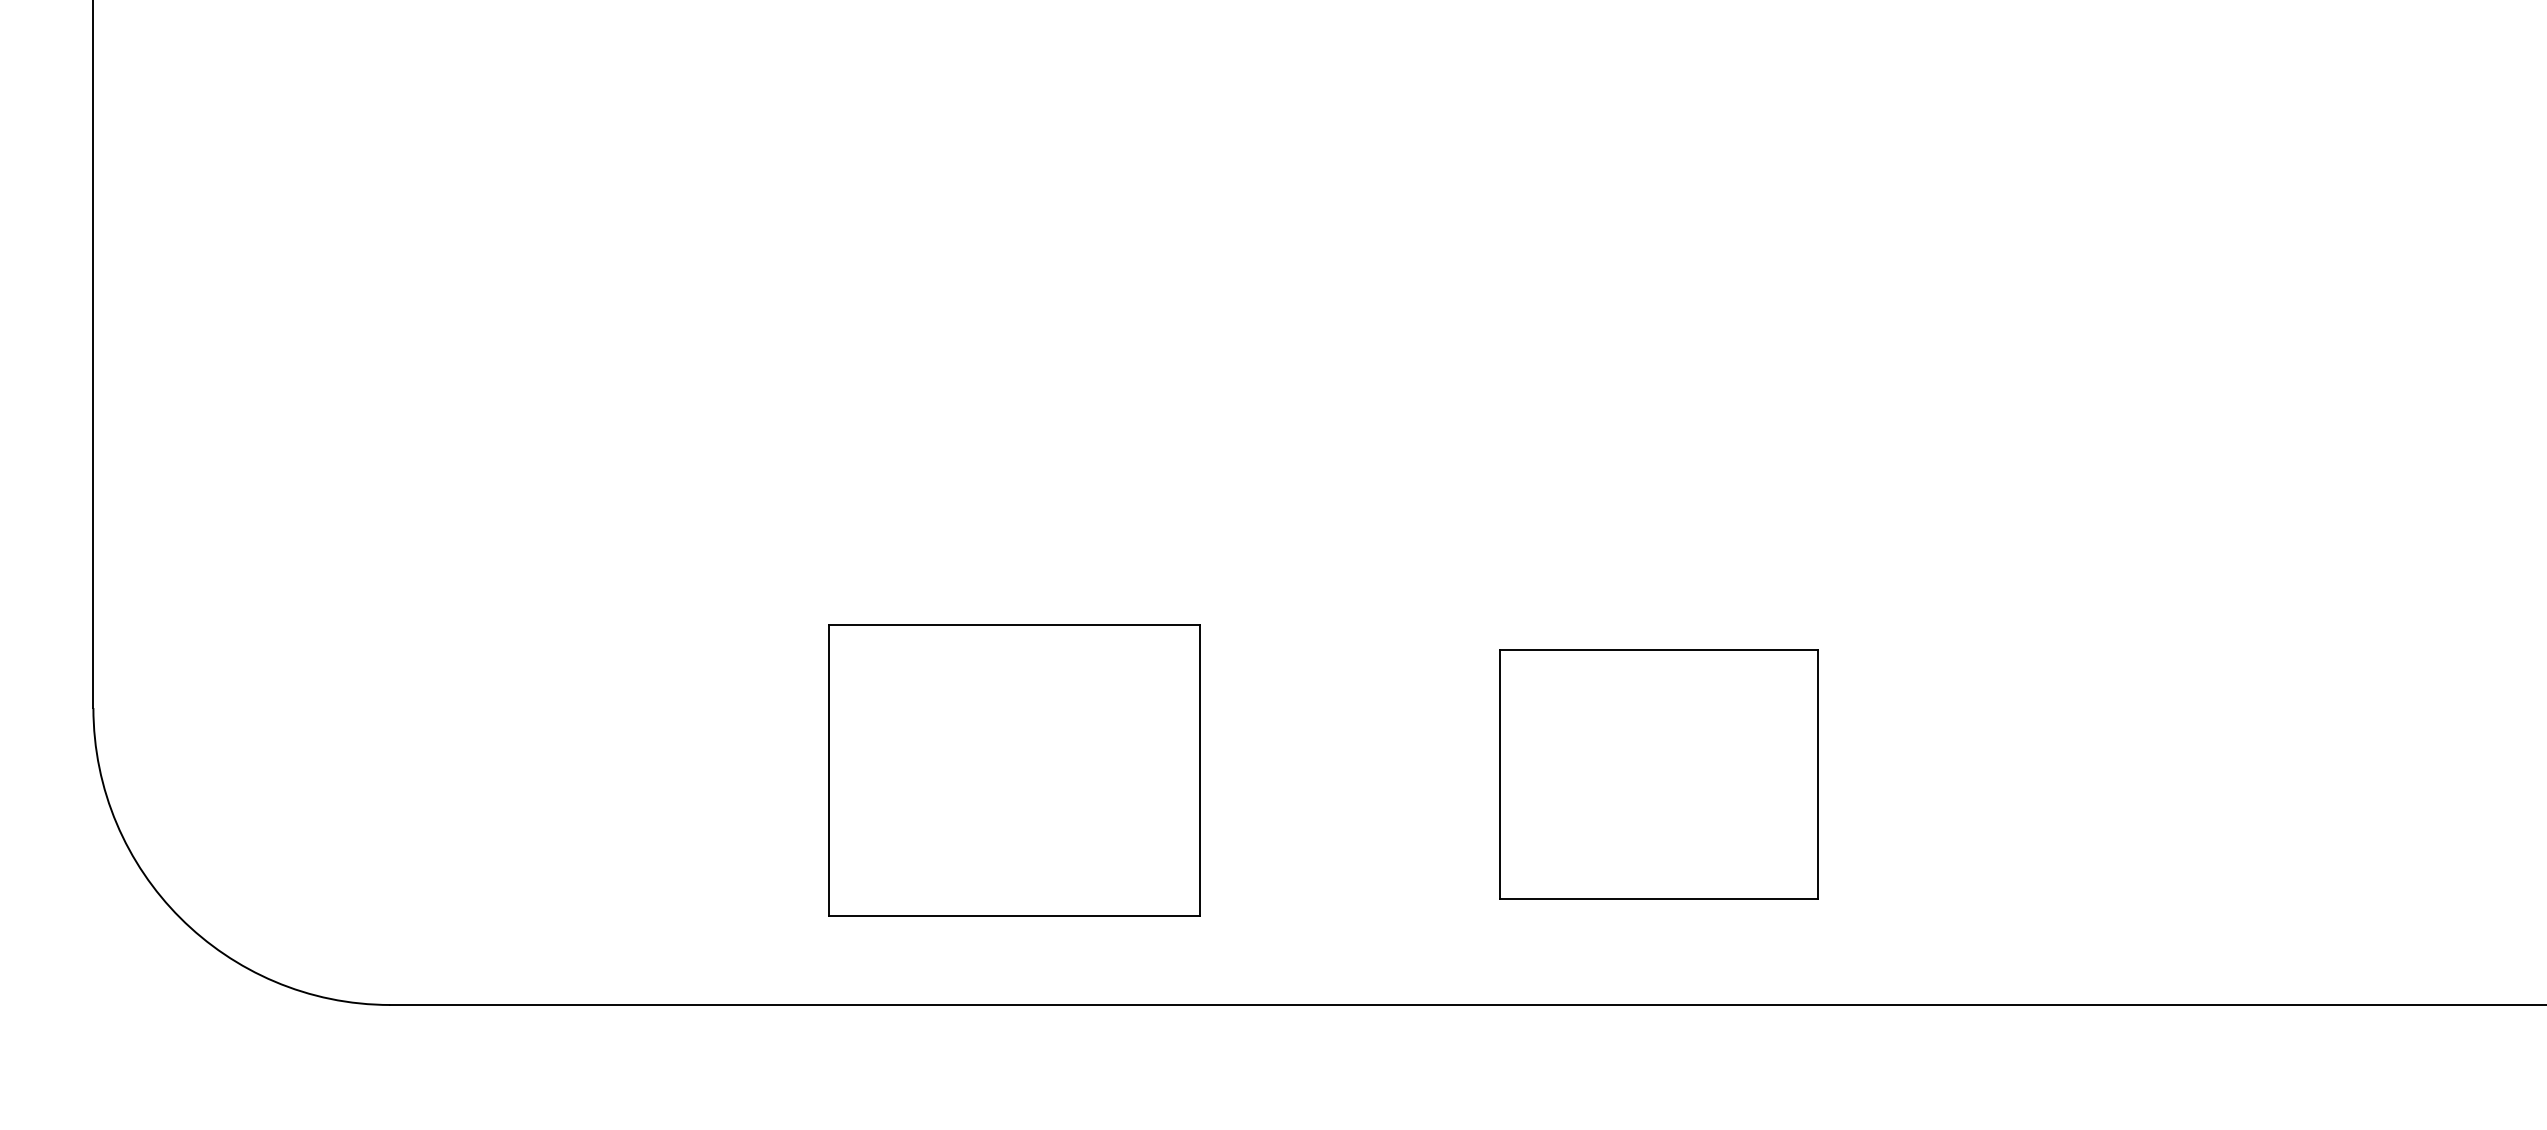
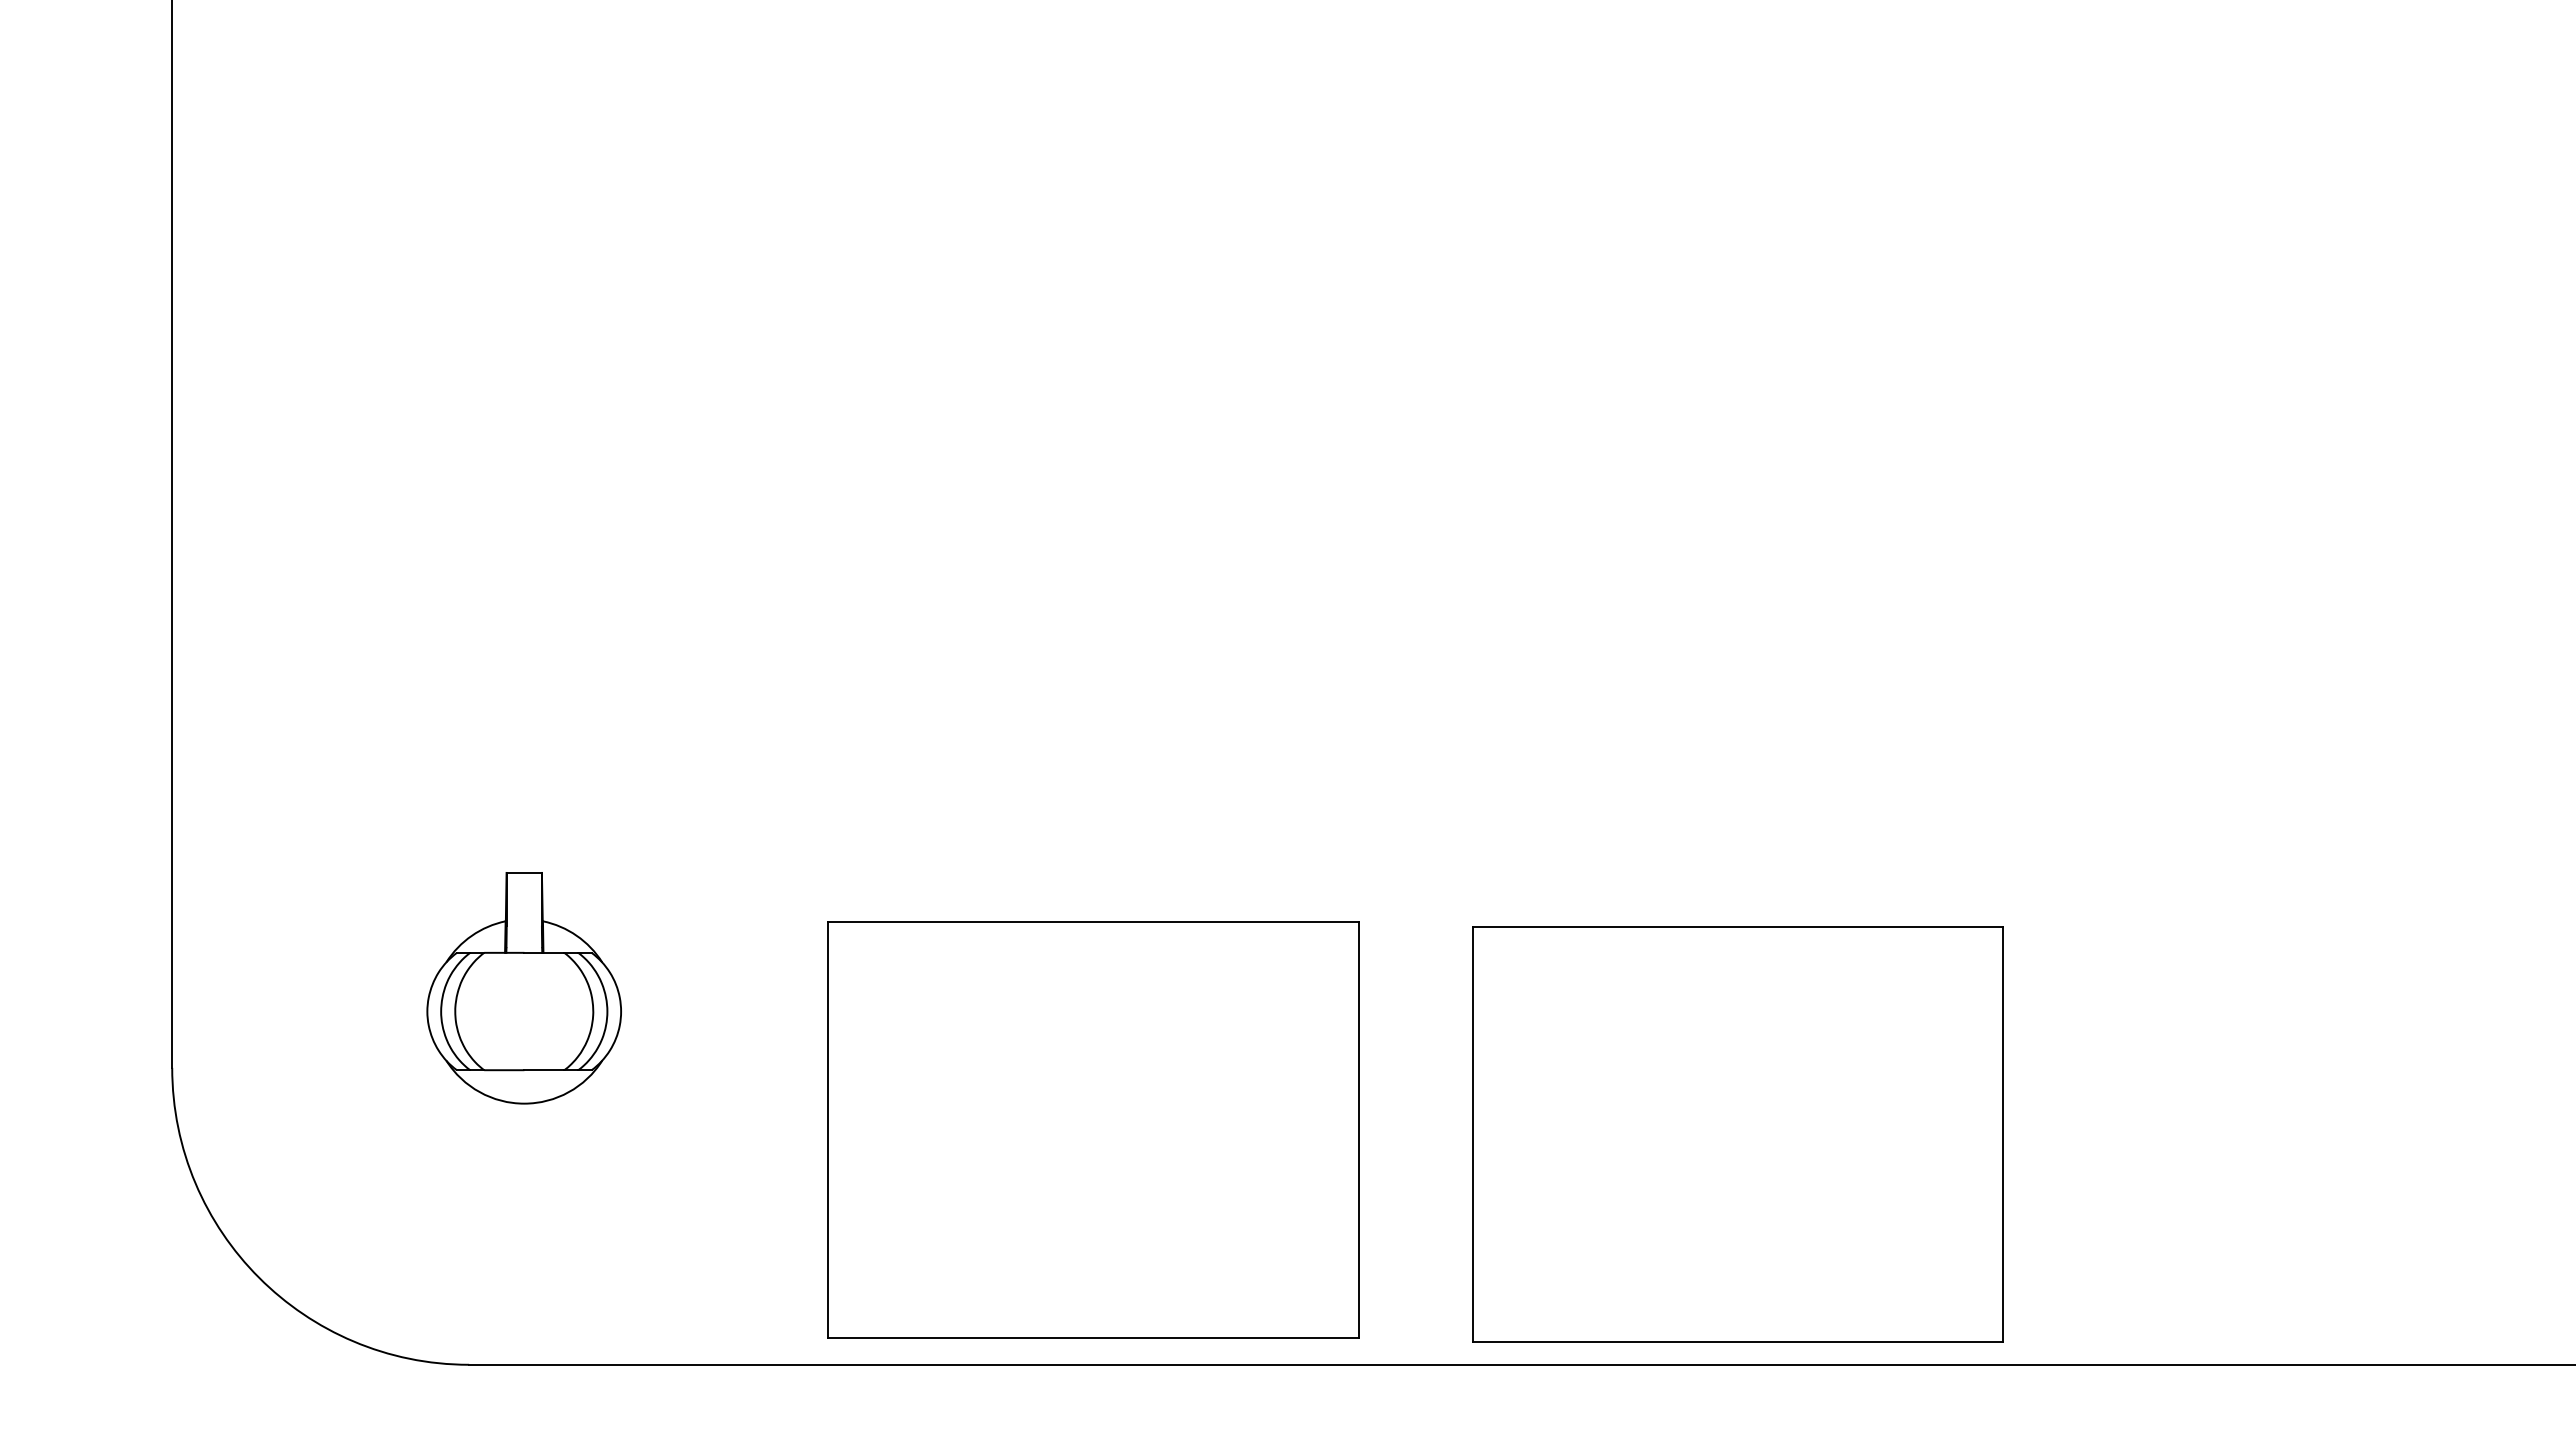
part: (444, 628) -> (523, 988), added
part: (1014, 769) -> (1093, 1129), size x1.43
part: (1658, 774) -> (1737, 1134), size x1.67

